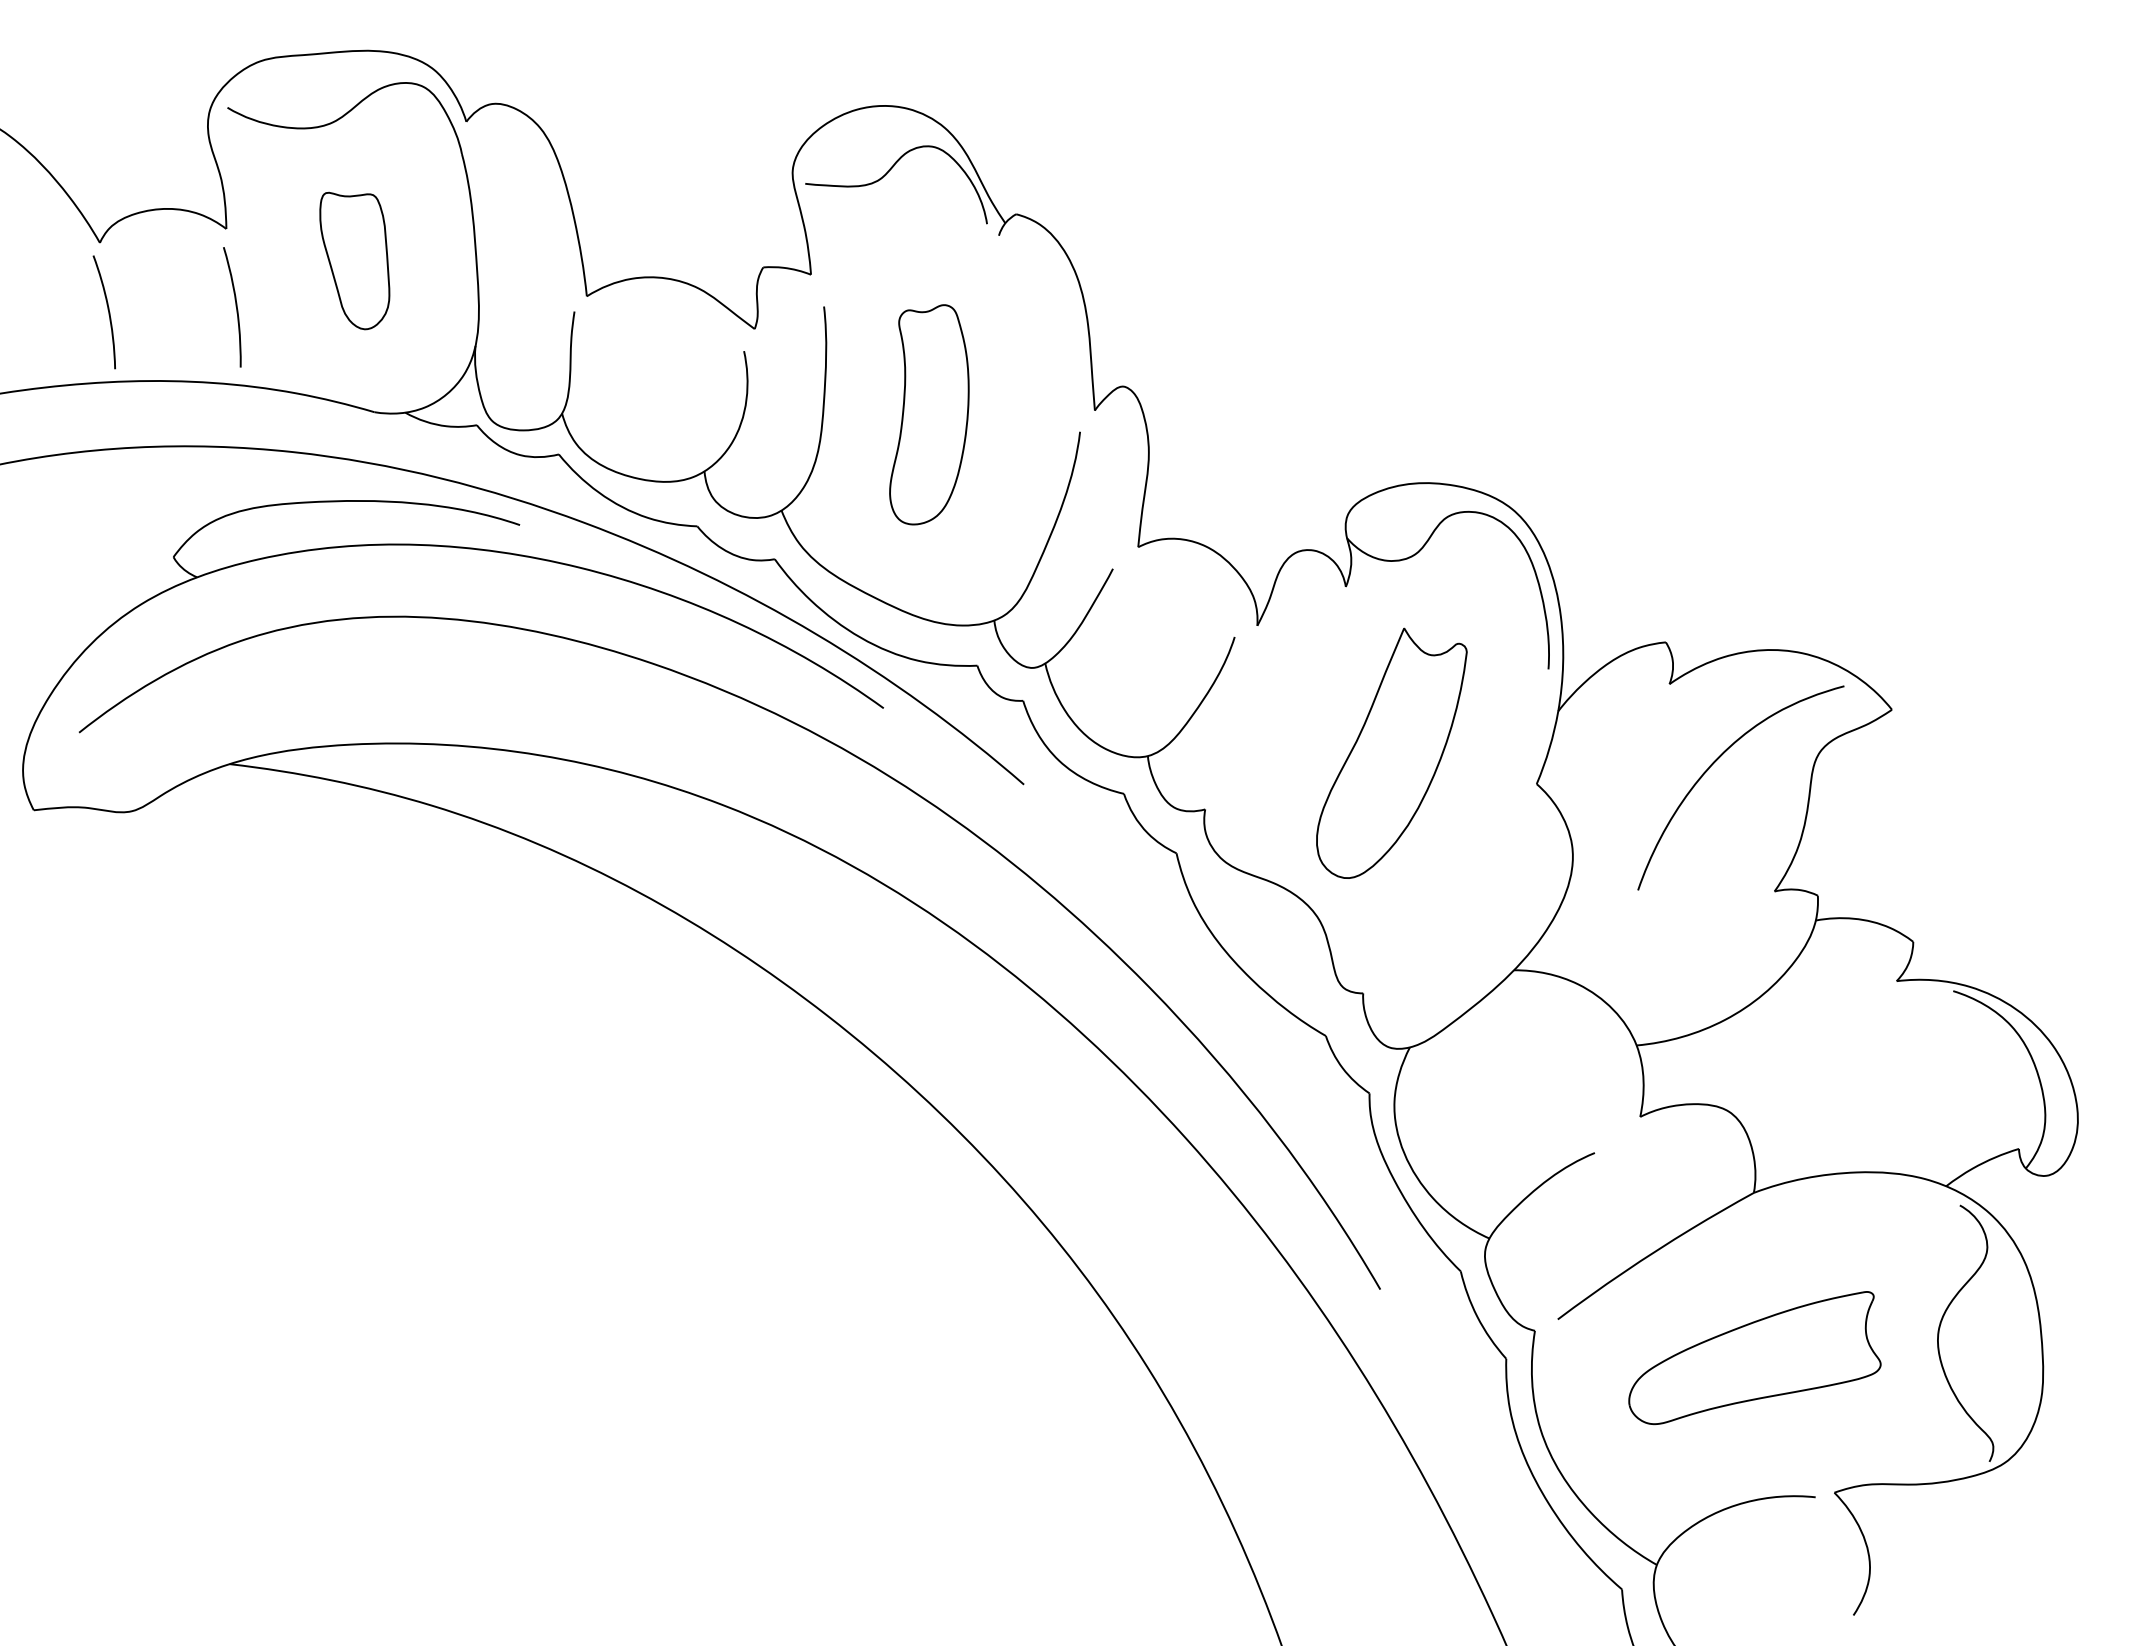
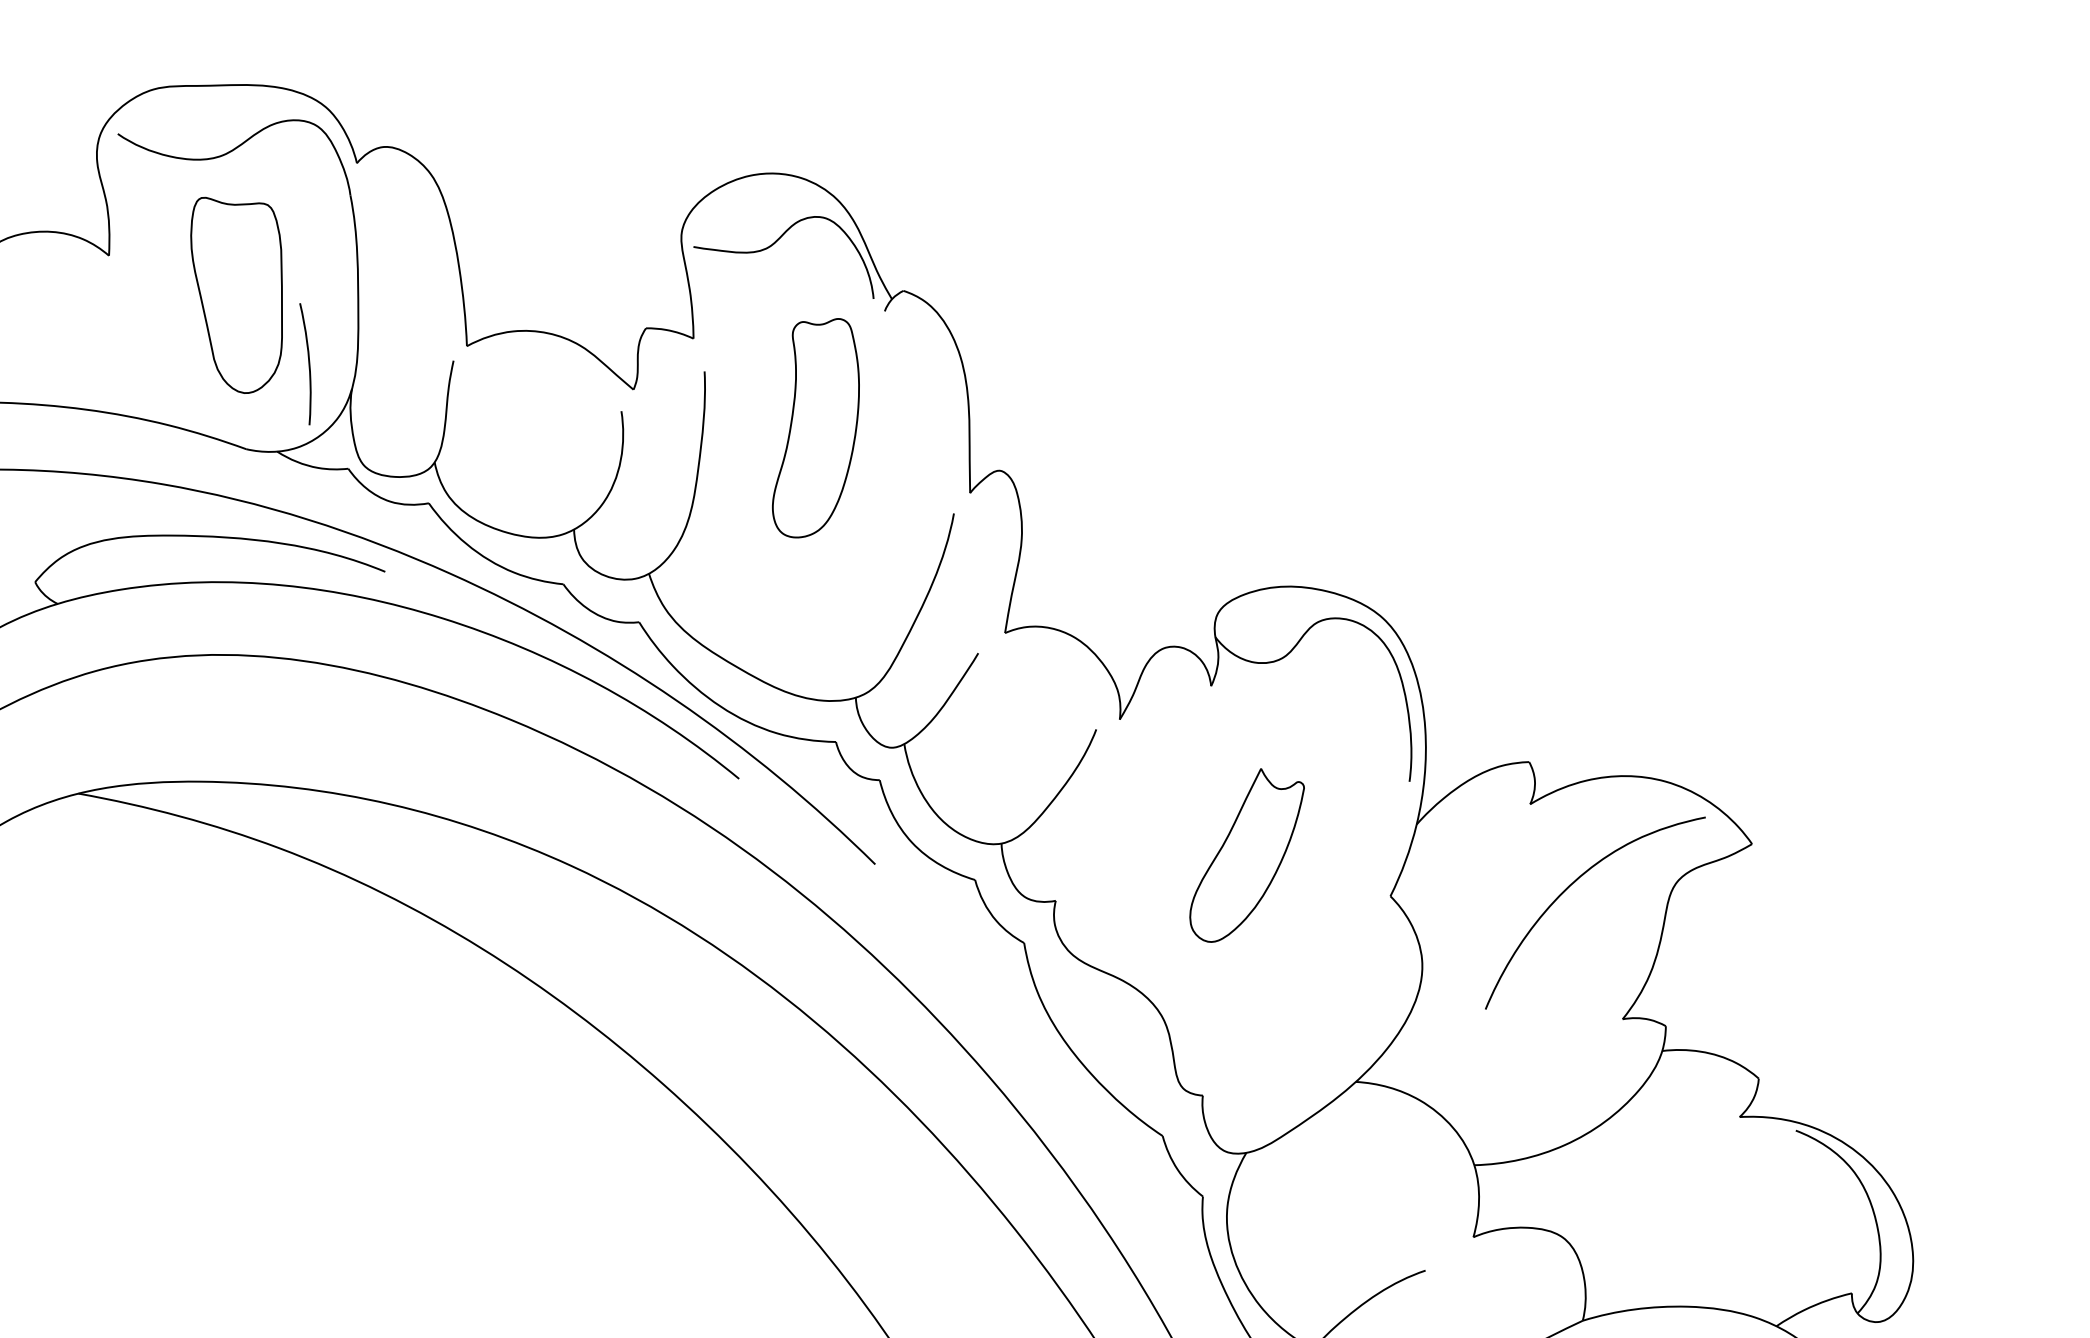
part: (354, 260) -> (235, 295), size x1.4
curve: (235, 306) -> (308, 363), moved
part: (929, 414) -> (817, 427), moved
part: (1391, 752) -> (1246, 855), size x0.7

